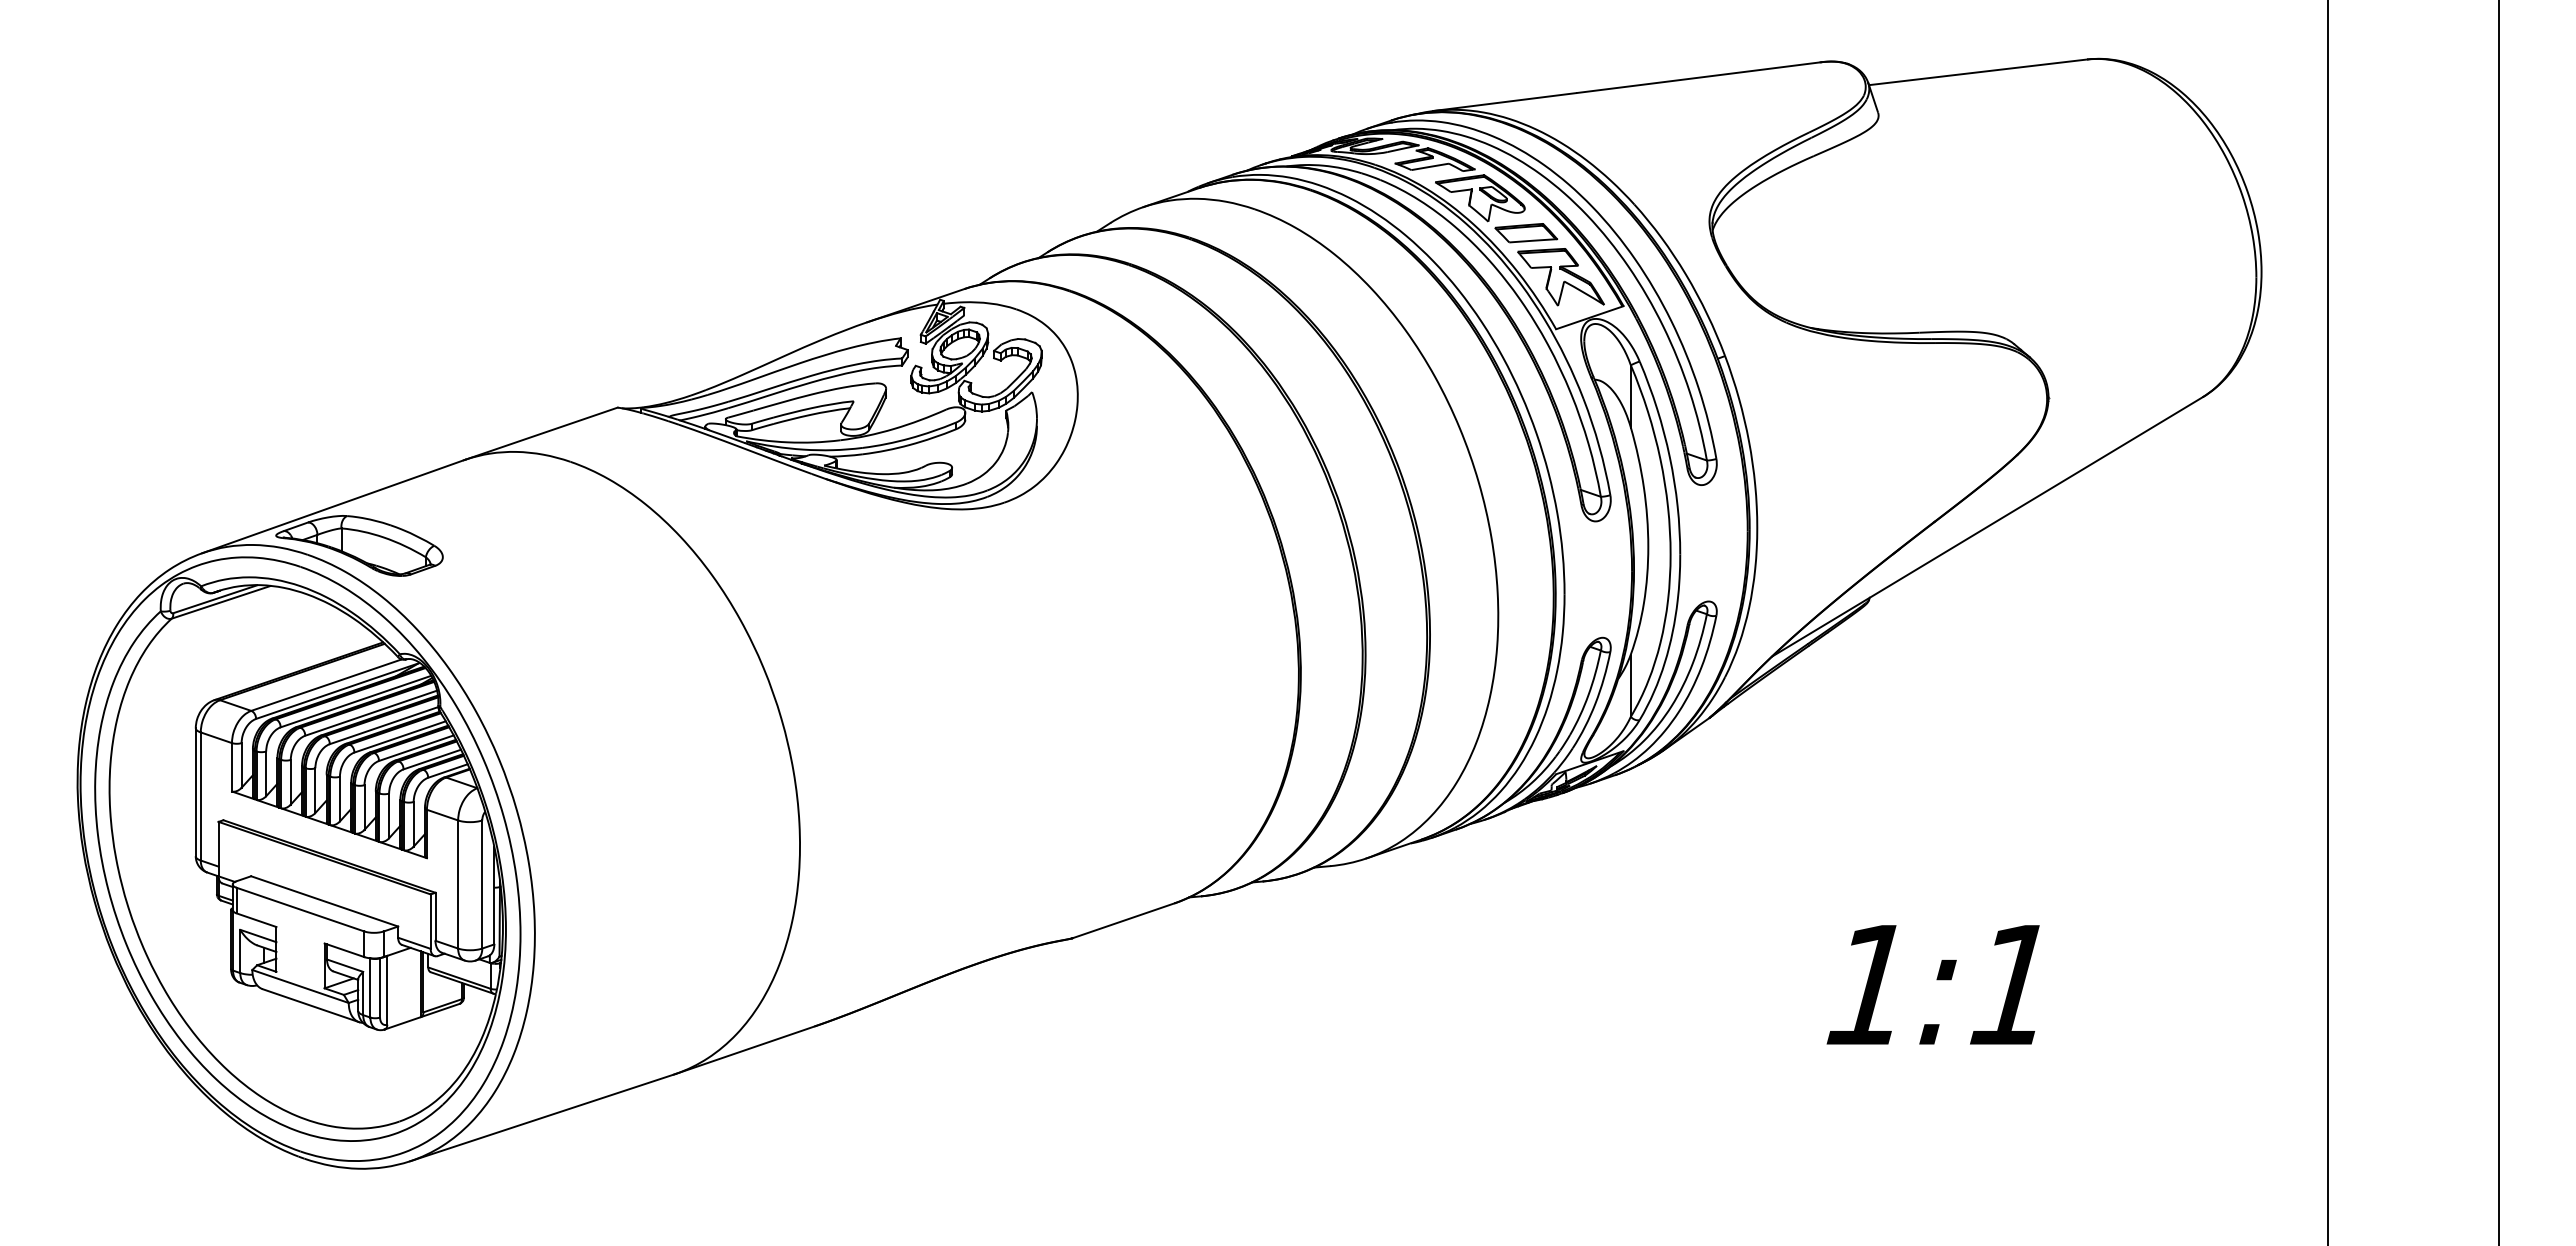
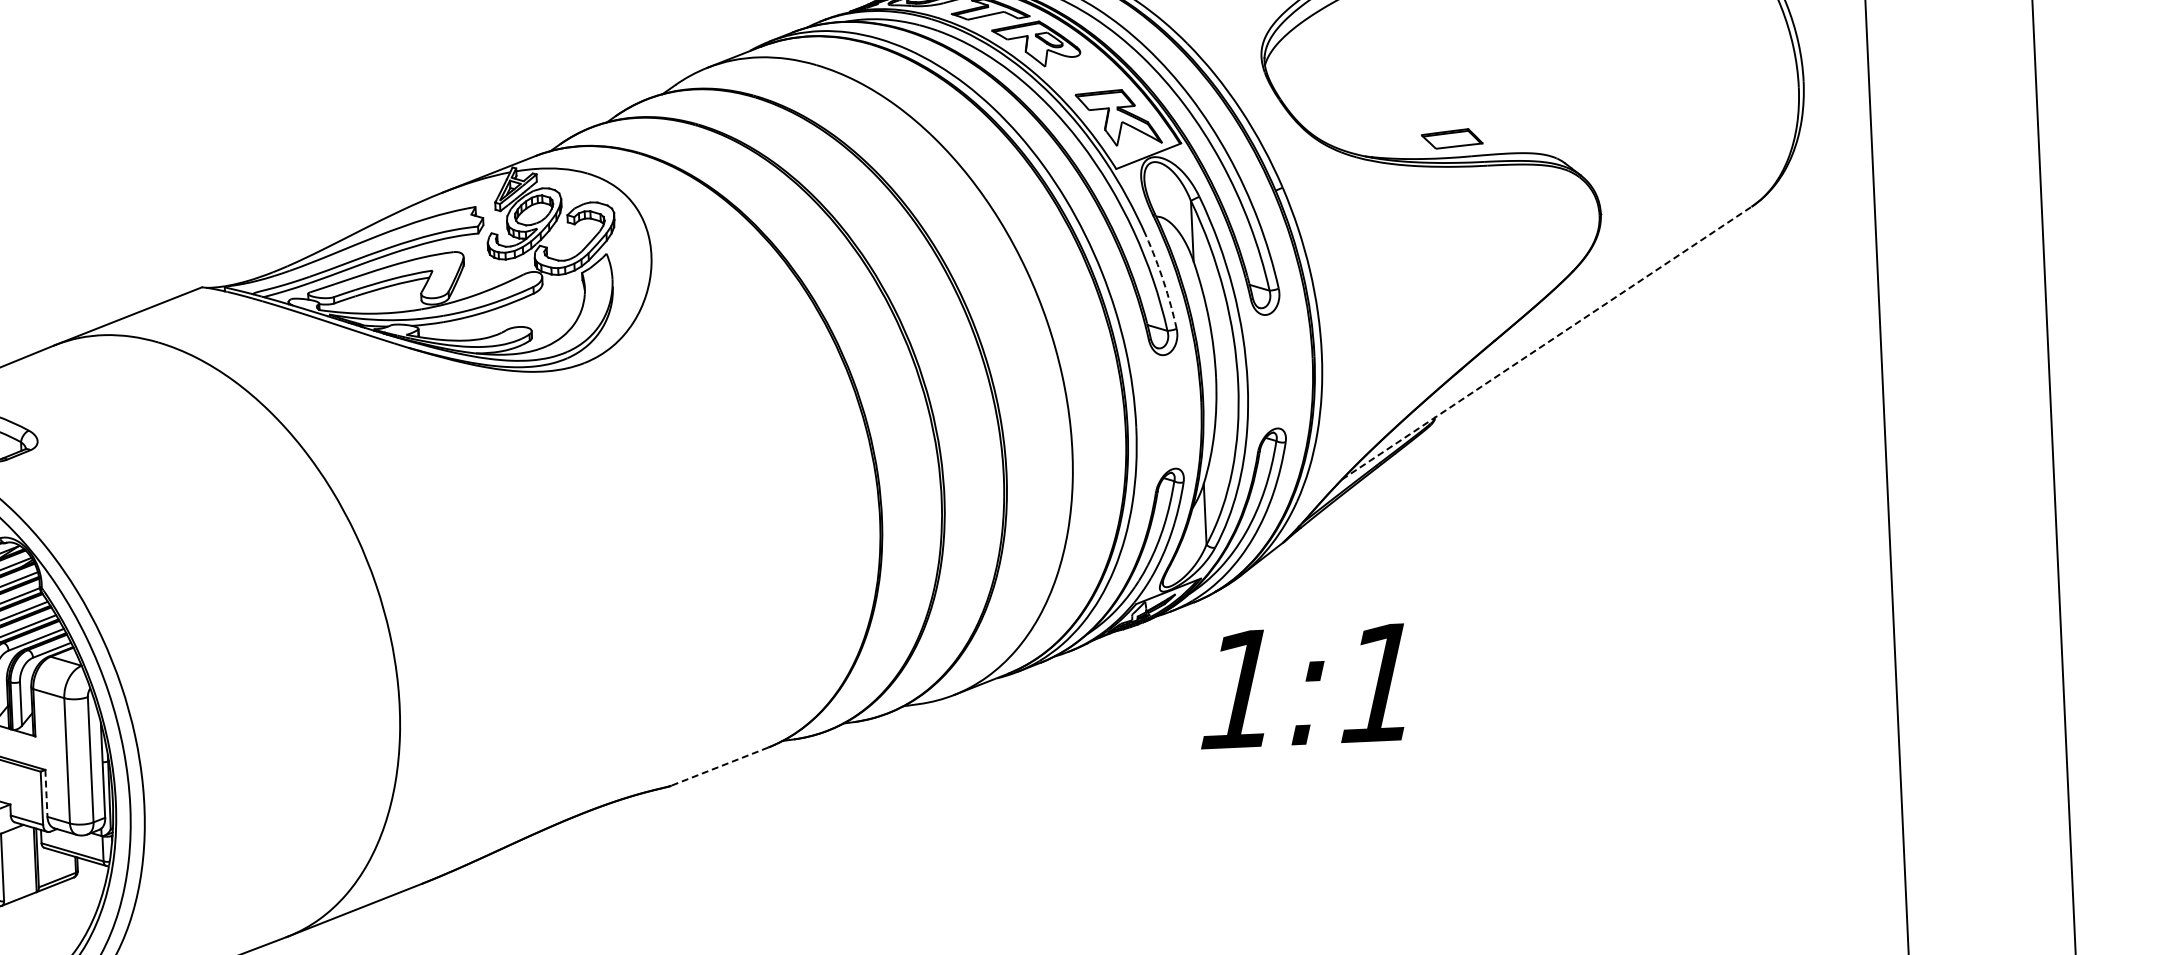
part: (1526, 233) -> (1452, 139), moved
arc: (1599, 446) -> (1163, 281), solid -> dashed
line: (1987, 526) -> (1546, 342), solid -> dashed
line: (435, 917) -> (46, 794), solid -> dashed
line: (1123, 920) -> (719, 766), solid -> dashed
text: (1932, 984) -> (1301, 686), moved

